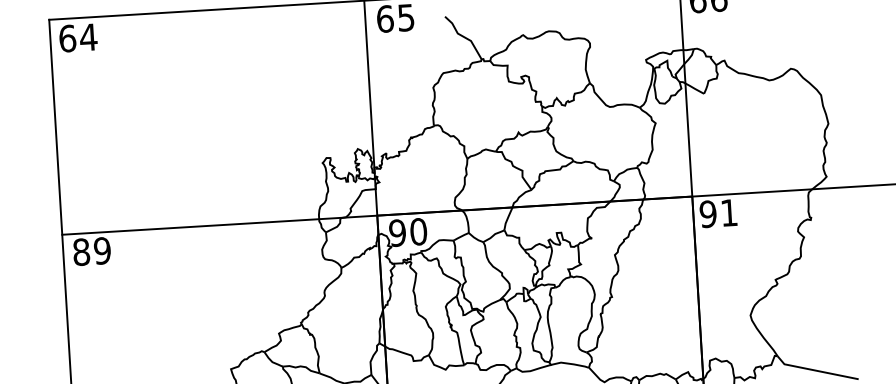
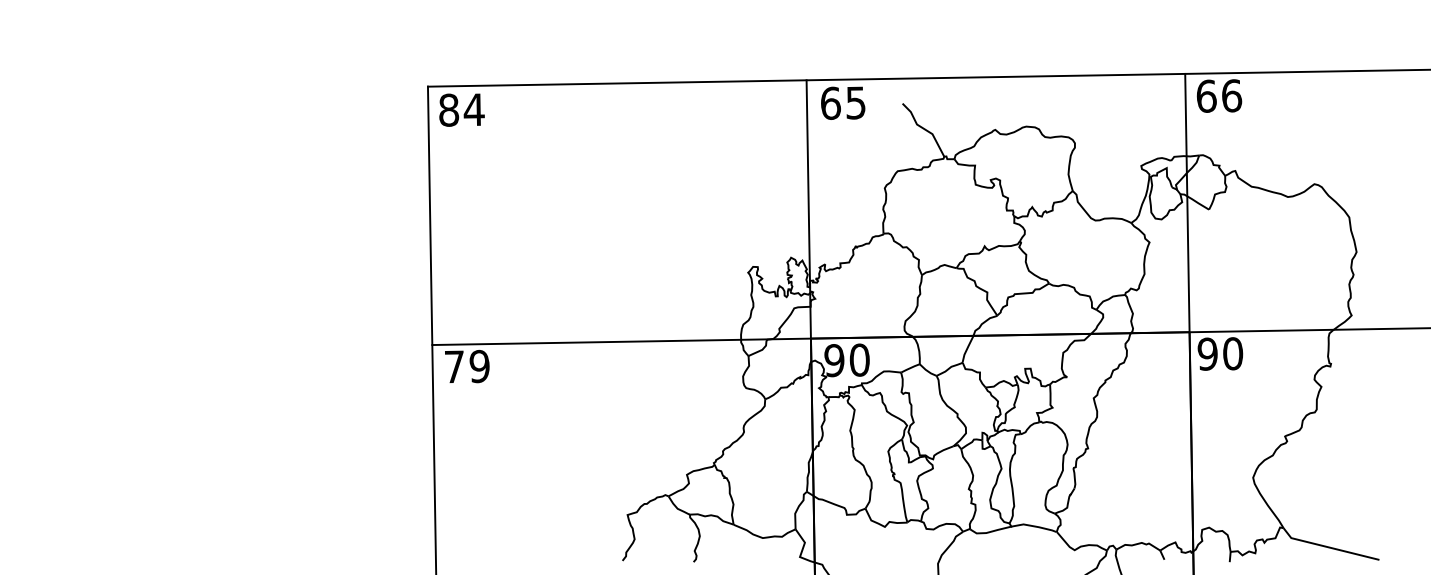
text: (68, 38) -> (449, 109), 64 -> 84
text: (729, 212) -> (1233, 353), 91 -> 90
text: (81, 251) -> (454, 366), 89 -> 79

